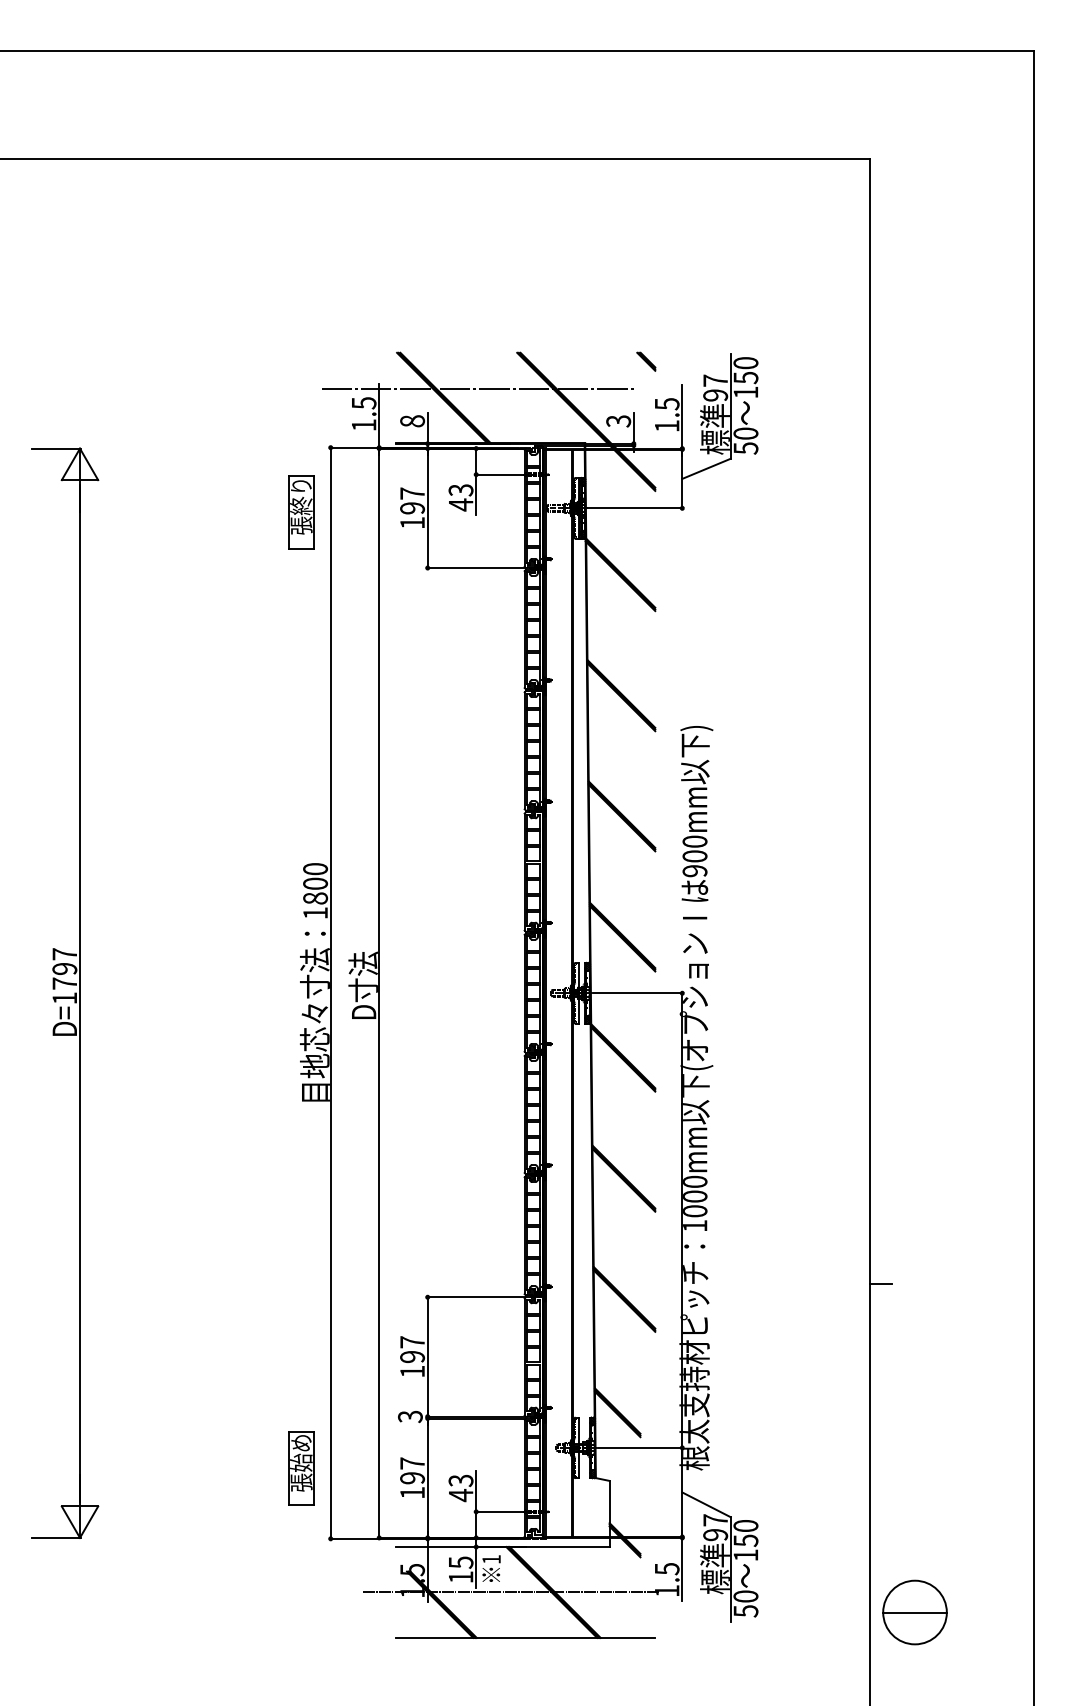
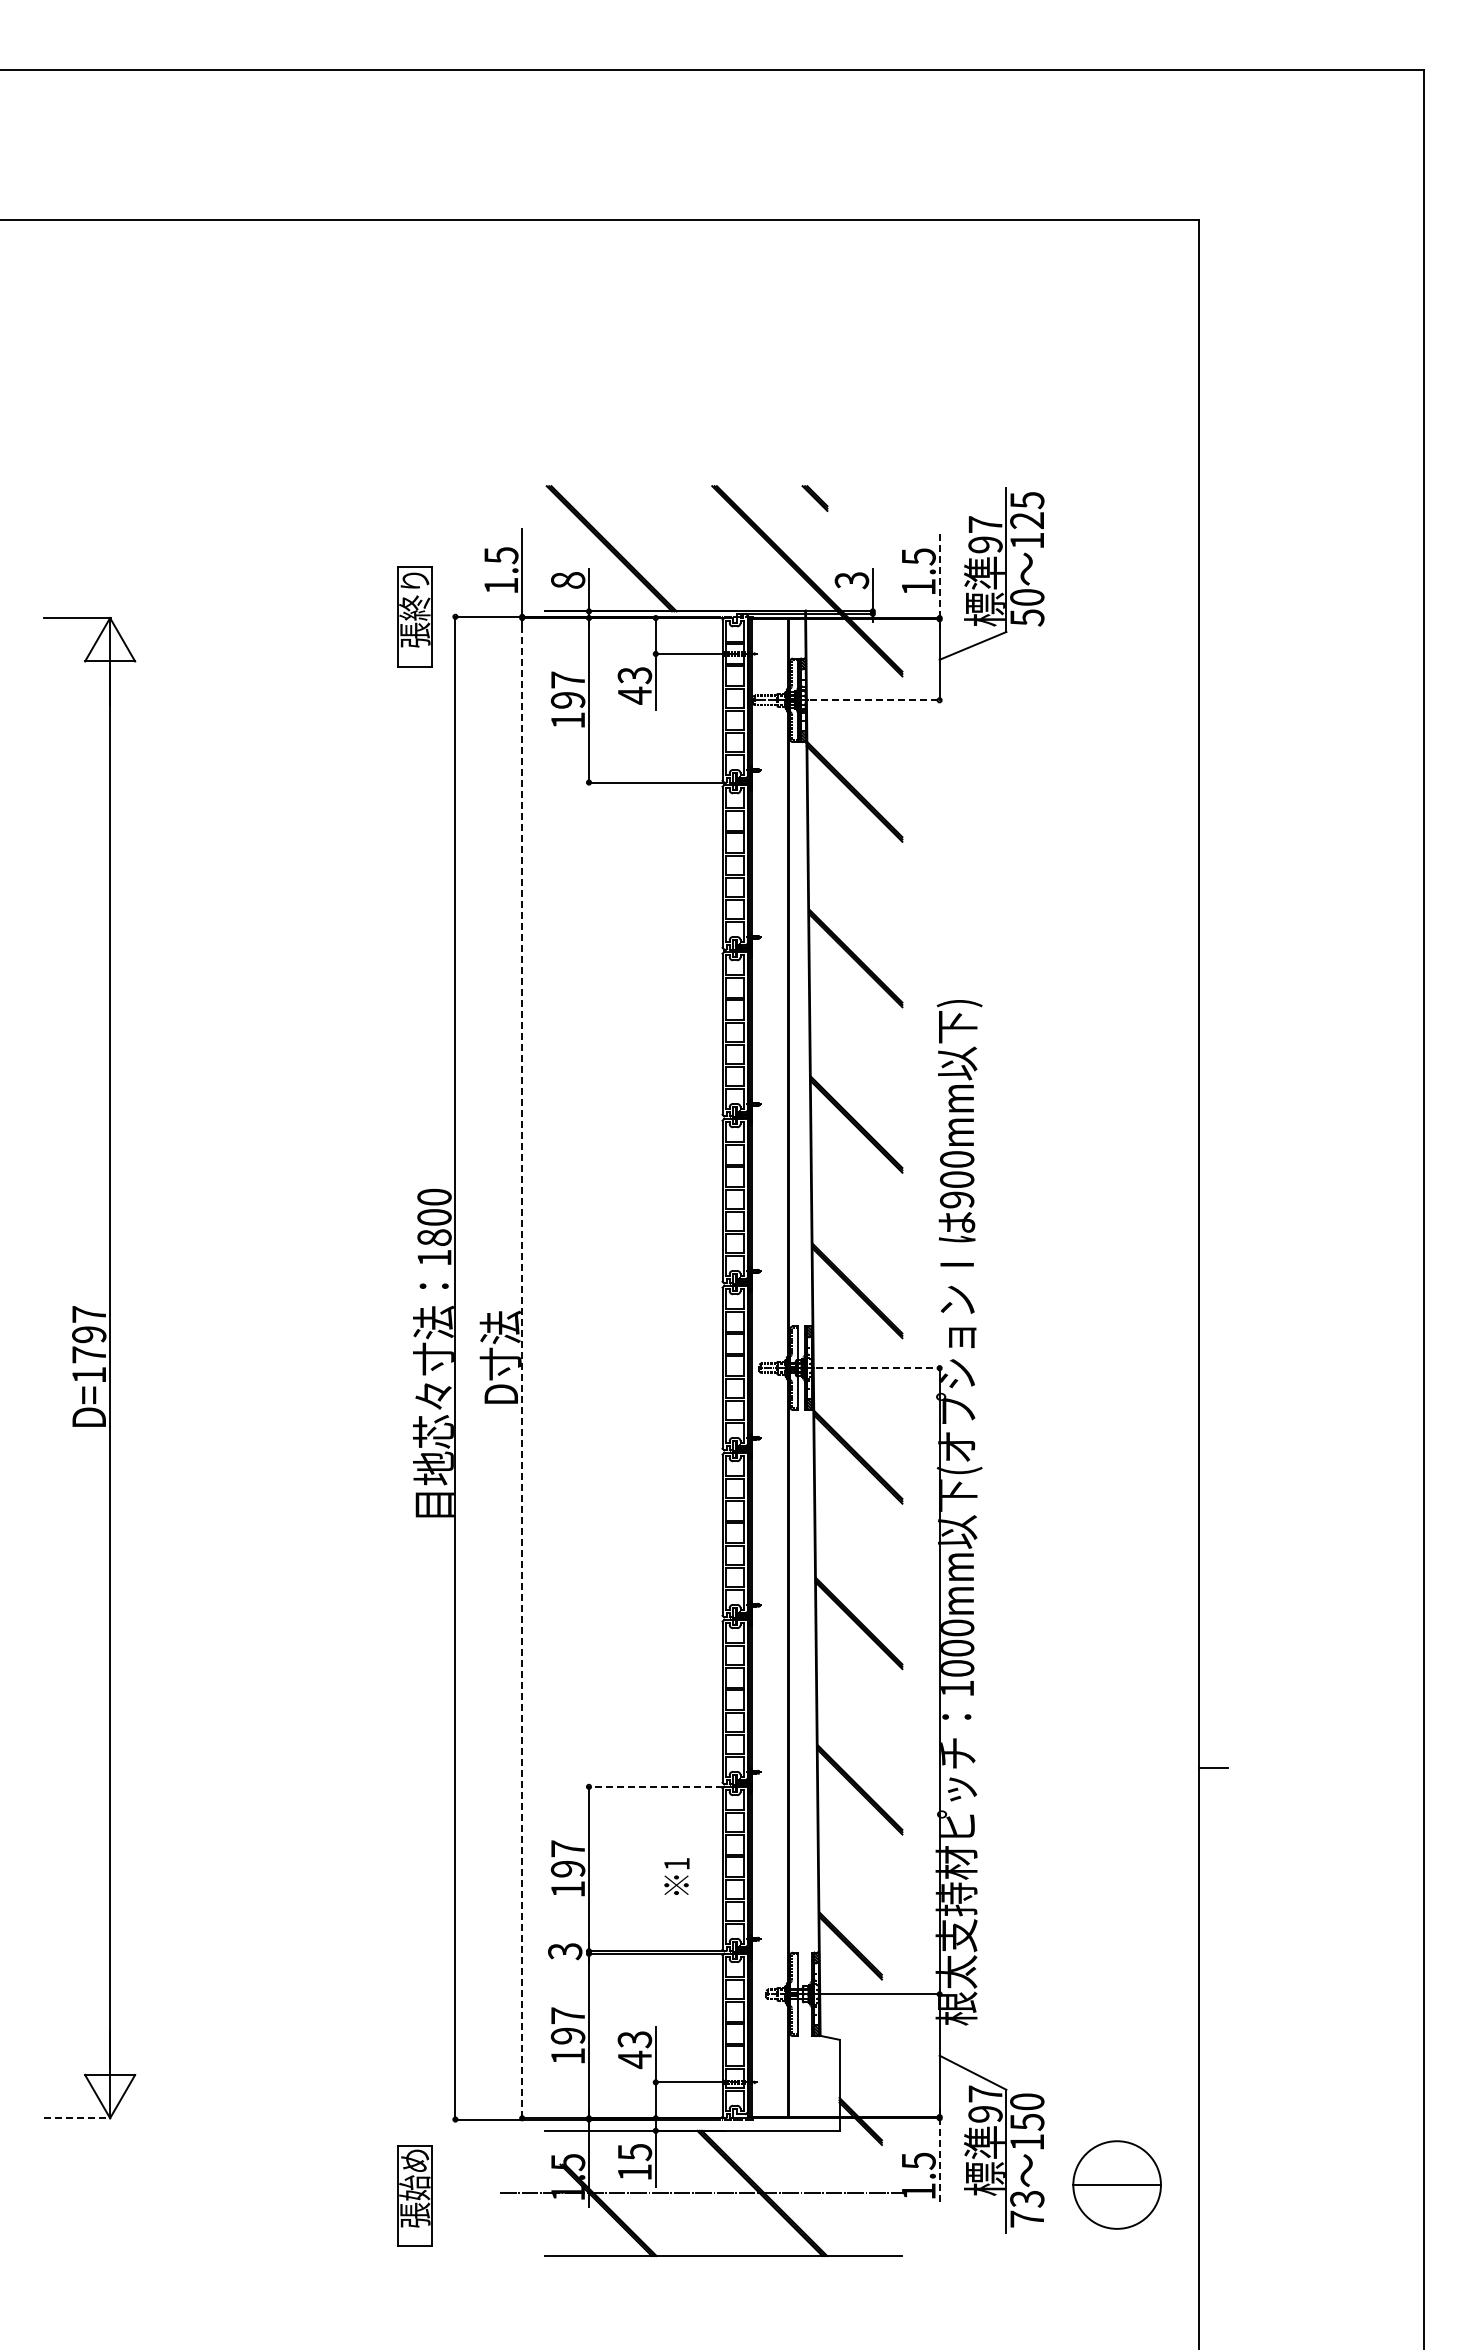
part: (645, 361) -> (814, 498), moved
text: (746, 370) -> (1027, 510), 150 -> 125
line: (477, 389) -> (657, 536), removed
line: (682, 416) -> (939, 574), solid -> dashed
line: (635, 508) -> (875, 700), solid -> dashed
part: (301, 512) -> (414, 616), moved
line: (379, 992) -> (522, 1367), solid -> dashed
line: (637, 993) -> (878, 1368), solid -> dashed
line: (475, 1297) -> (654, 1786), solid -> dashed
part: (301, 1468) -> (414, 2195), moved
line: (57, 1538) -> (78, 2118), solid -> dashed
text: (491, 1568) -> (676, 1876), moved
line: (682, 1569) -> (939, 2161), solid -> dashed
text: (746, 1604) -> (1027, 2209), 50 -> 73
part: (914, 1612) -> (1116, 2184), moved

